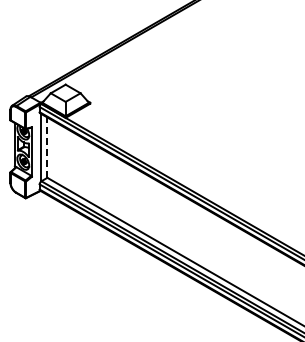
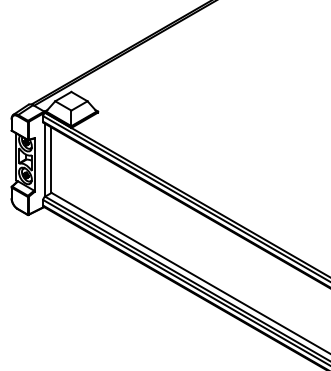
line: (46, 147) -> (50, 160), dashed -> solid

